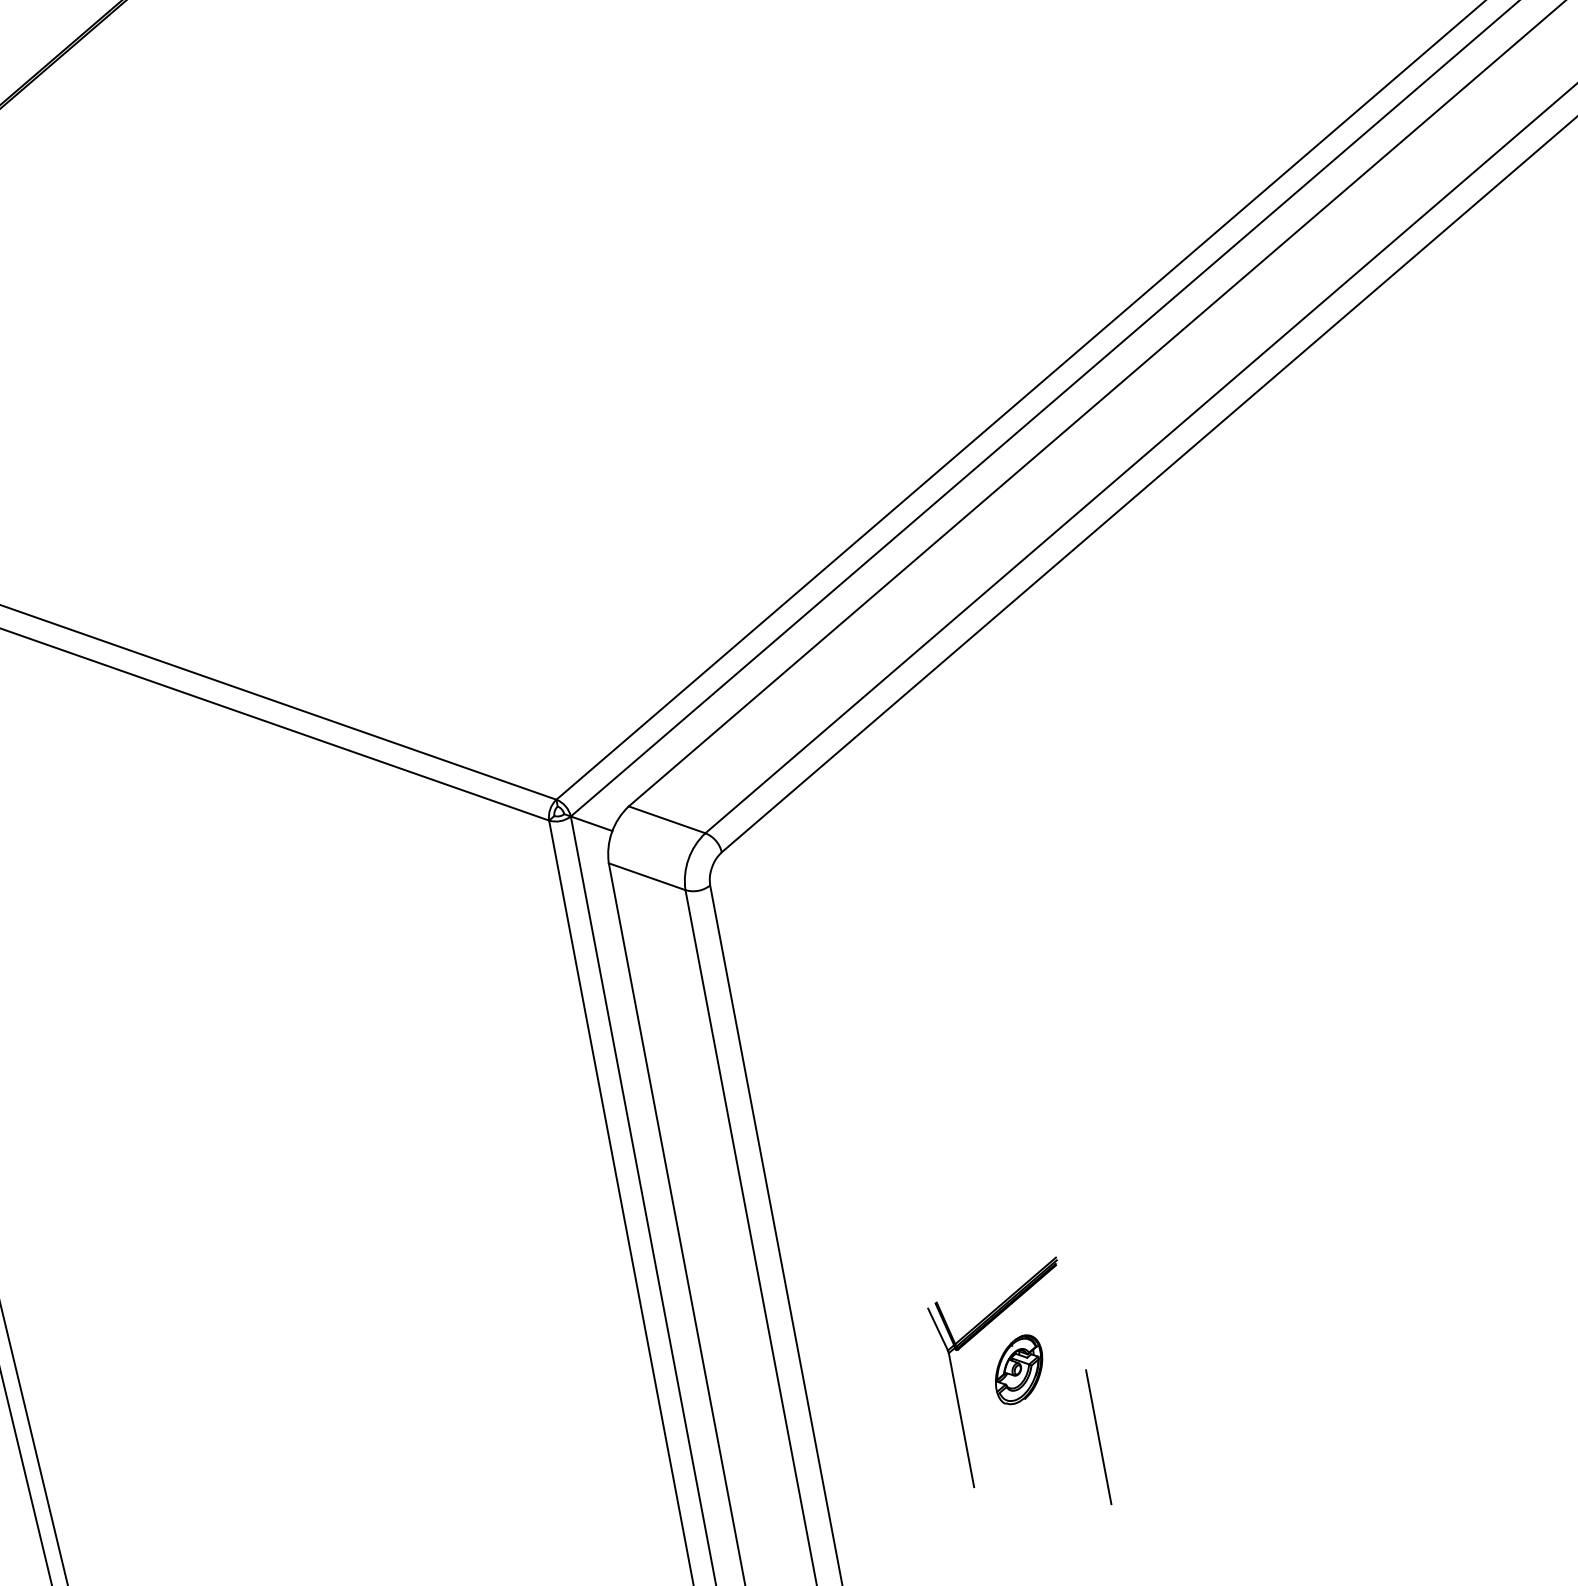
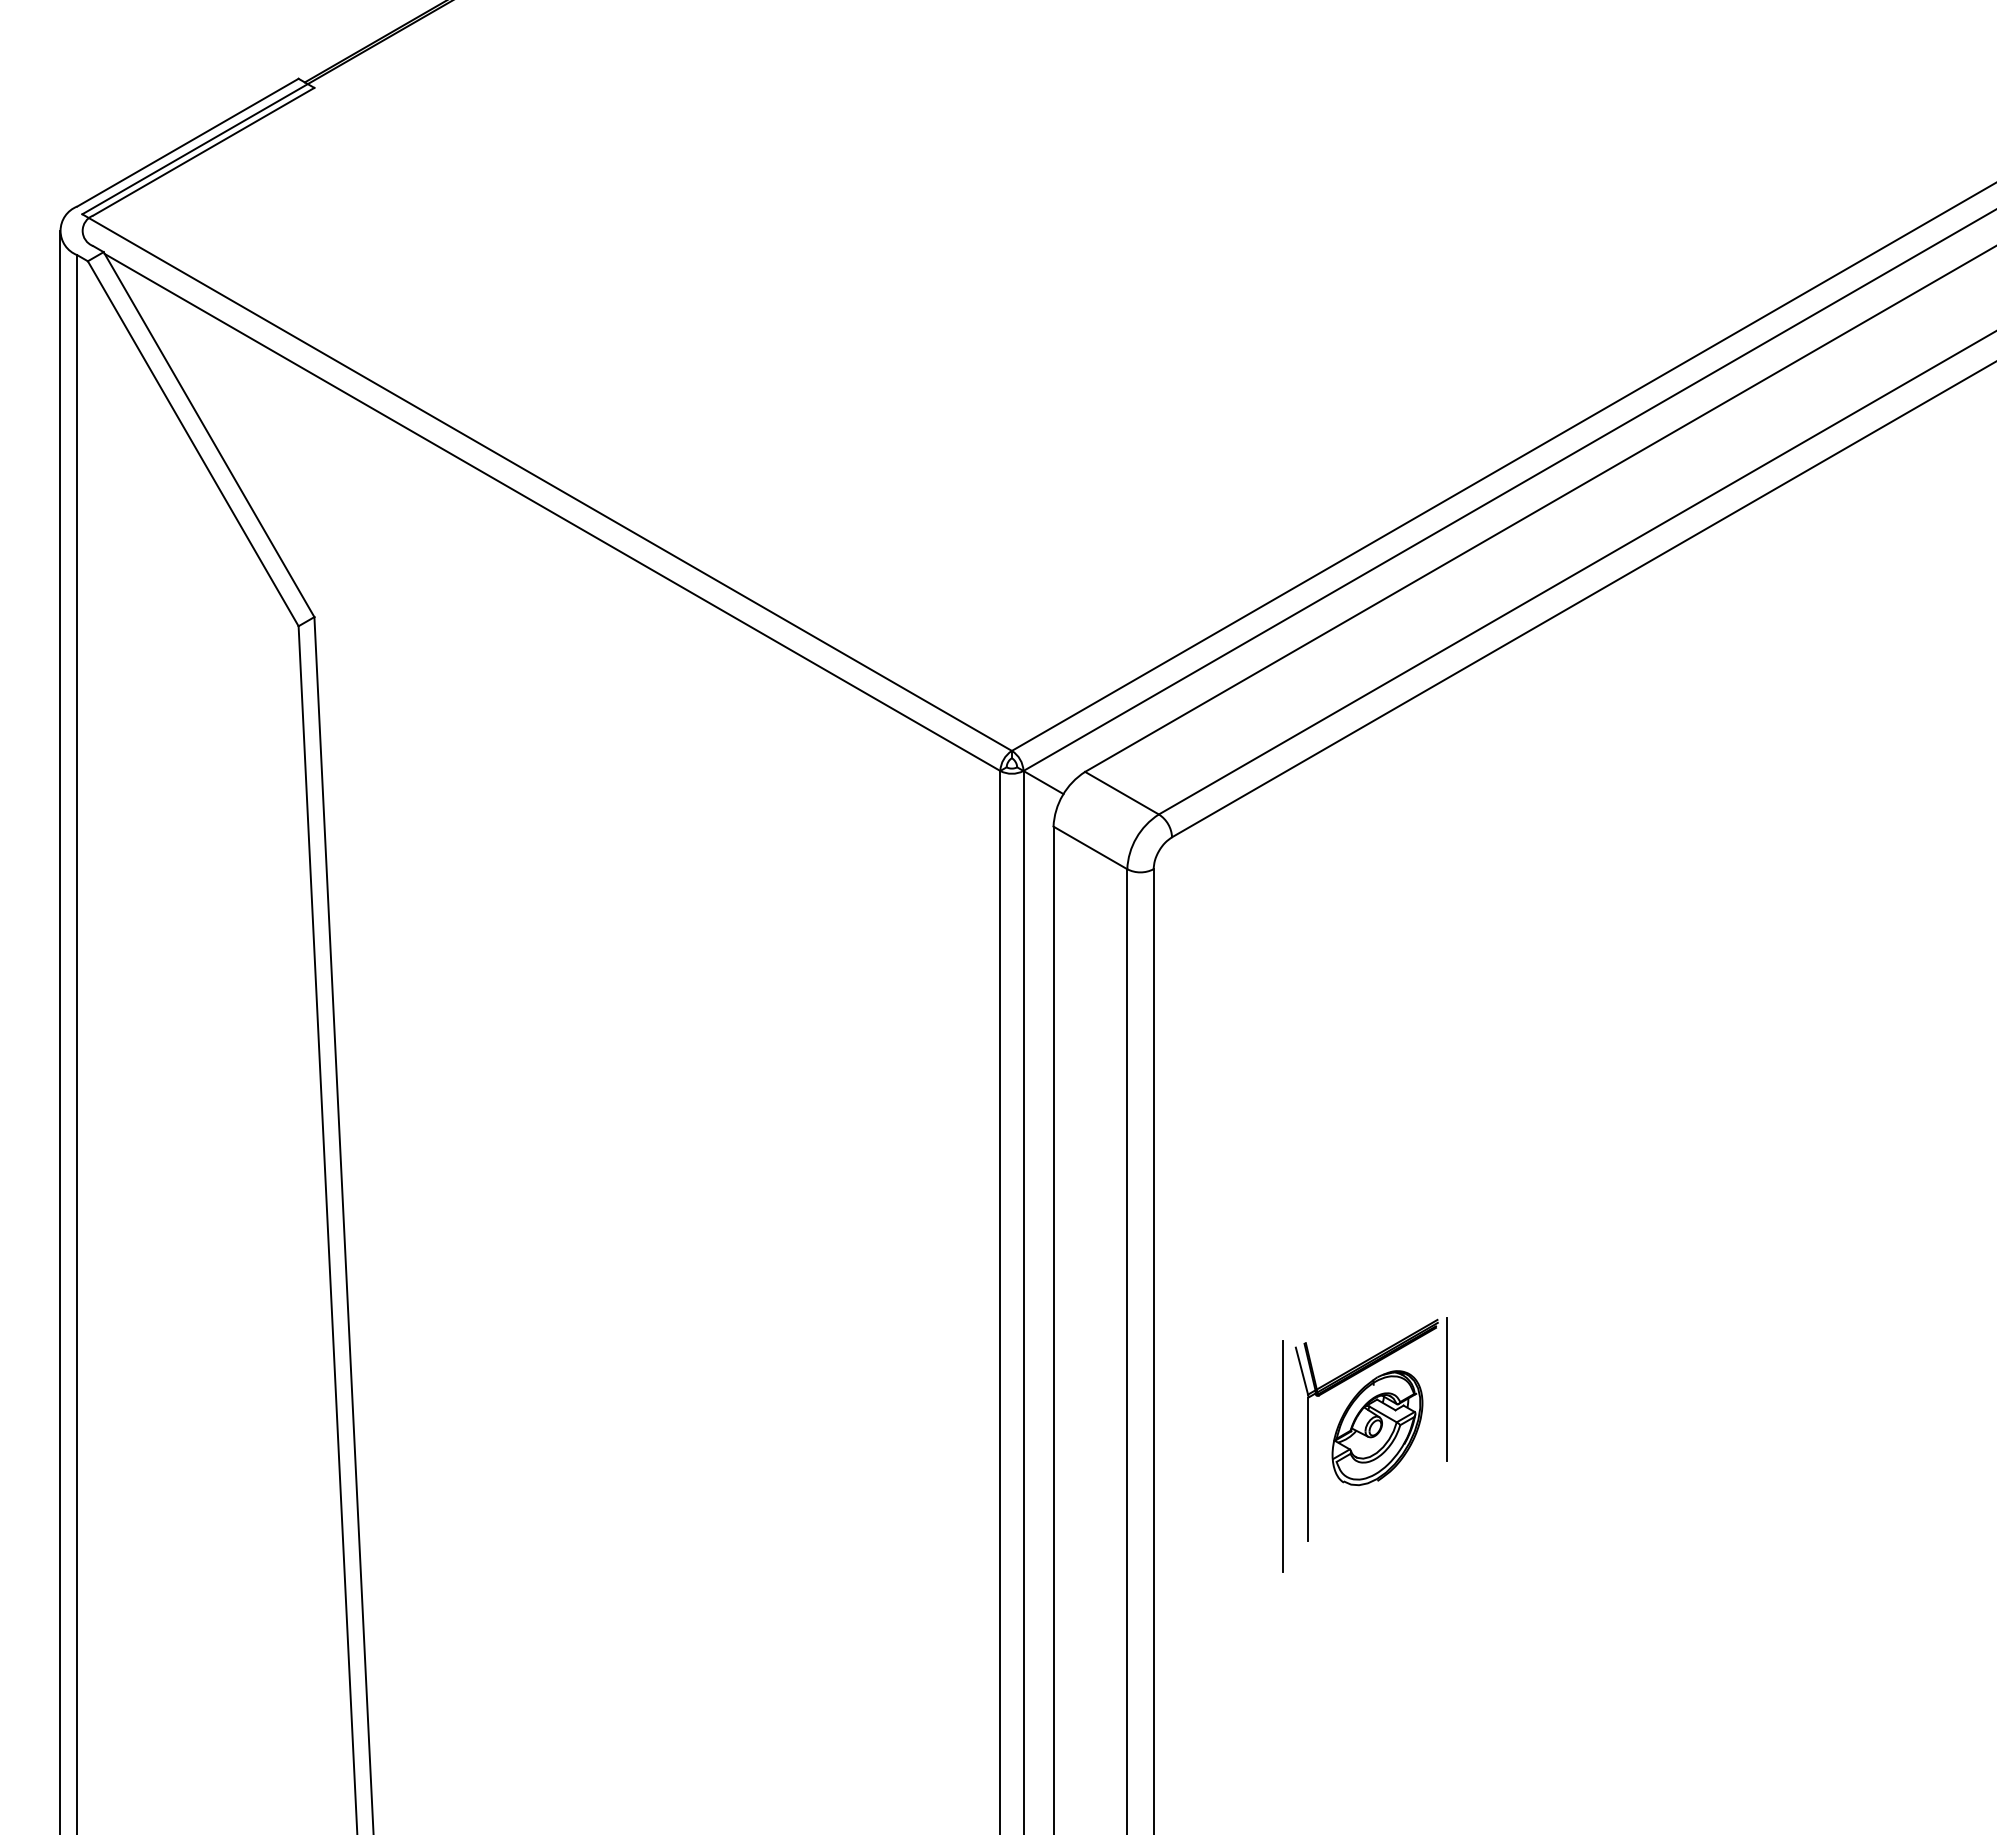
part: (1019, 1369) -> (1377, 1428), size x1.67
line: (934, 1413) -> (1282, 1456), added
line: (1098, 1437) -> (1446, 1389), moved

